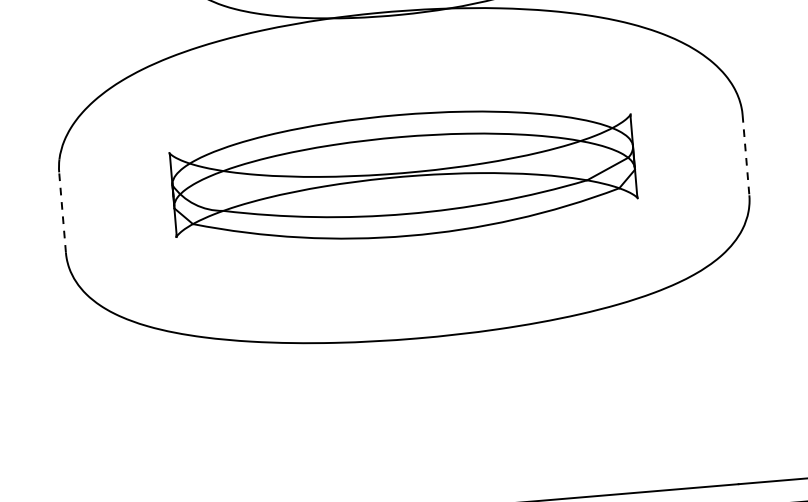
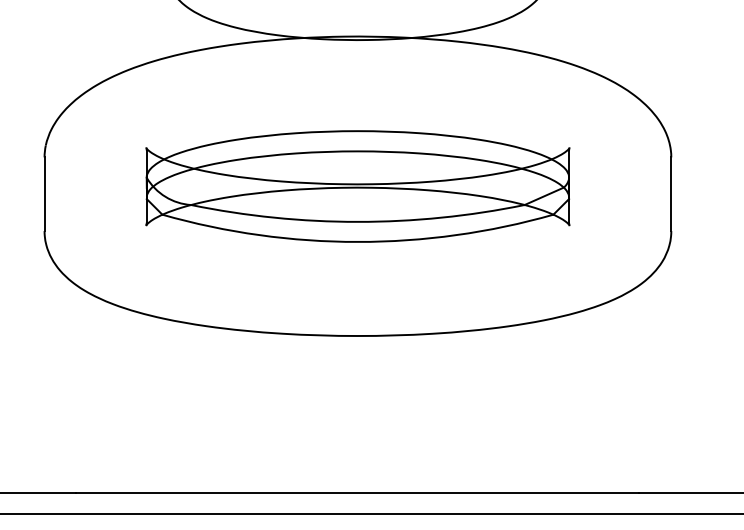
line: (746, 155) -> (671, 194), dashed -> solid
line: (62, 212) -> (44, 194), dashed -> solid

